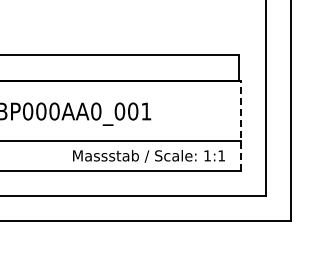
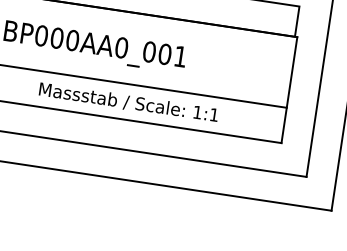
line: (241, 125) -> (289, 89), dashed -> solid
text: (148, 156) -> (128, 102), moved

